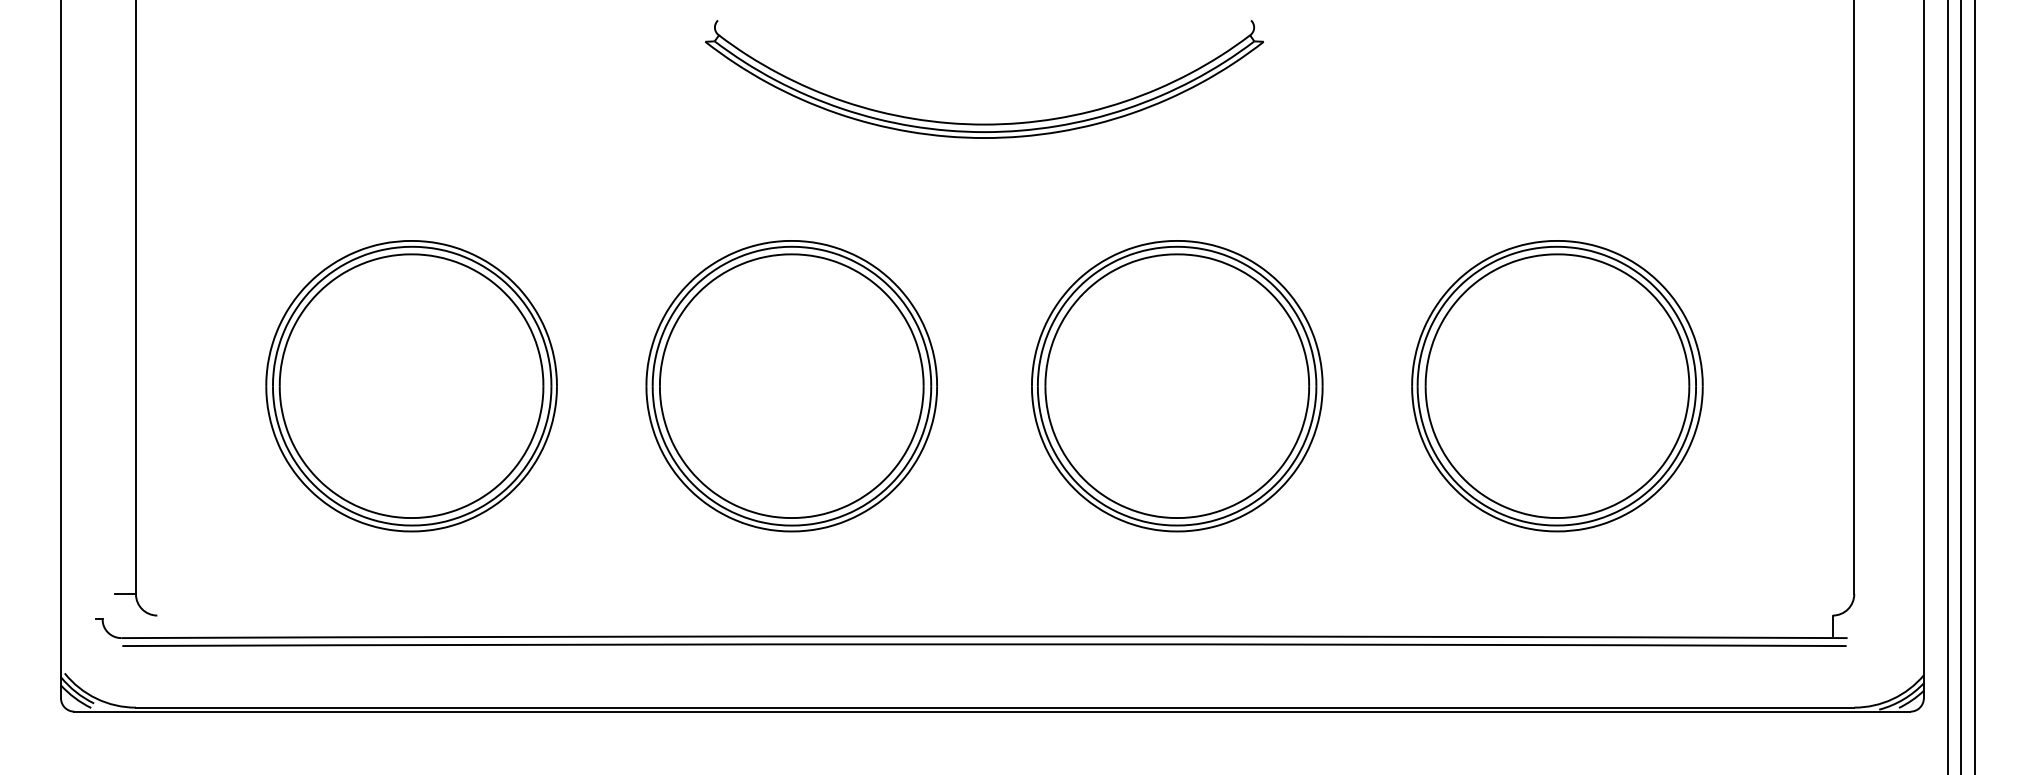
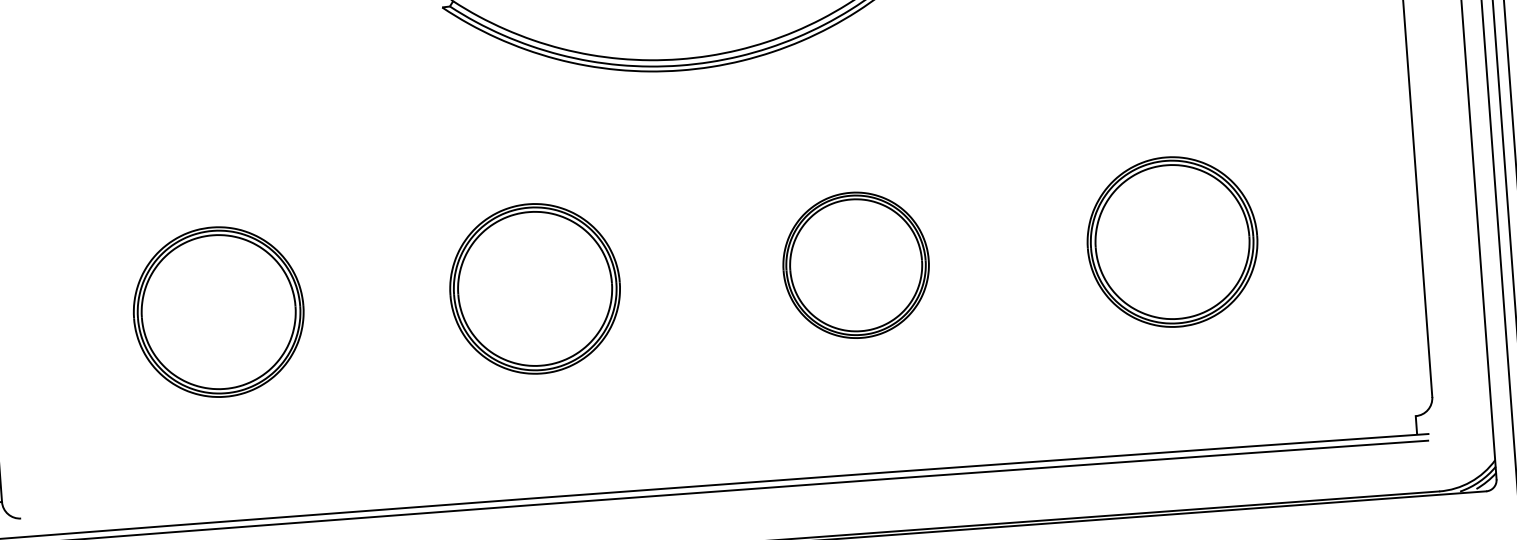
part: (411, 386) -> (218, 312), size x0.7
part: (791, 386) -> (534, 289), size x0.7
part: (1177, 386) -> (856, 265), size x0.6
part: (1557, 386) -> (1172, 242), size x0.7

